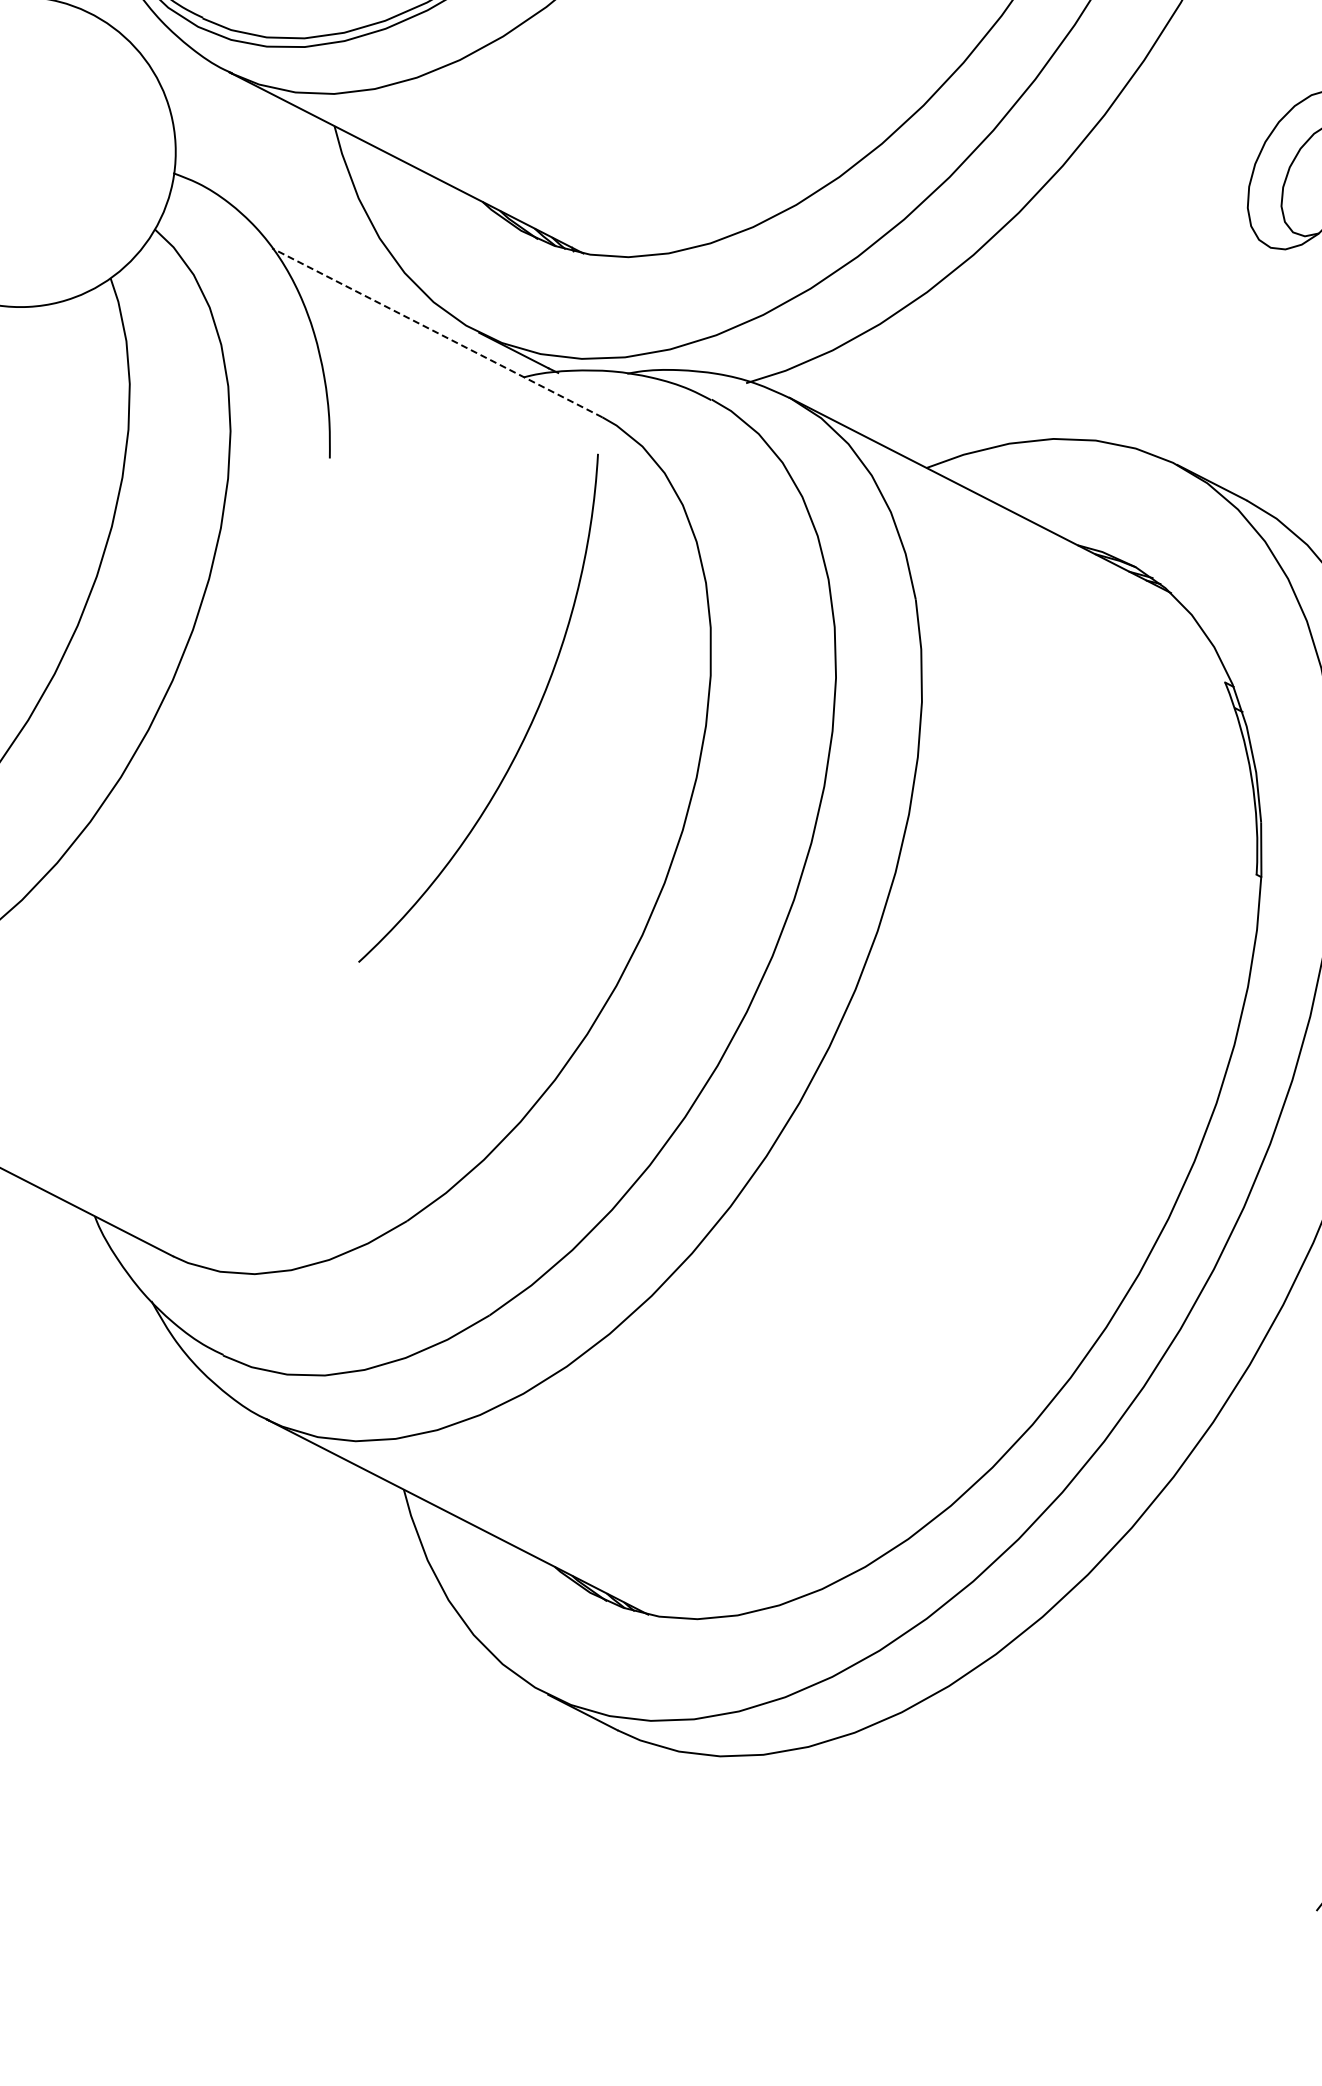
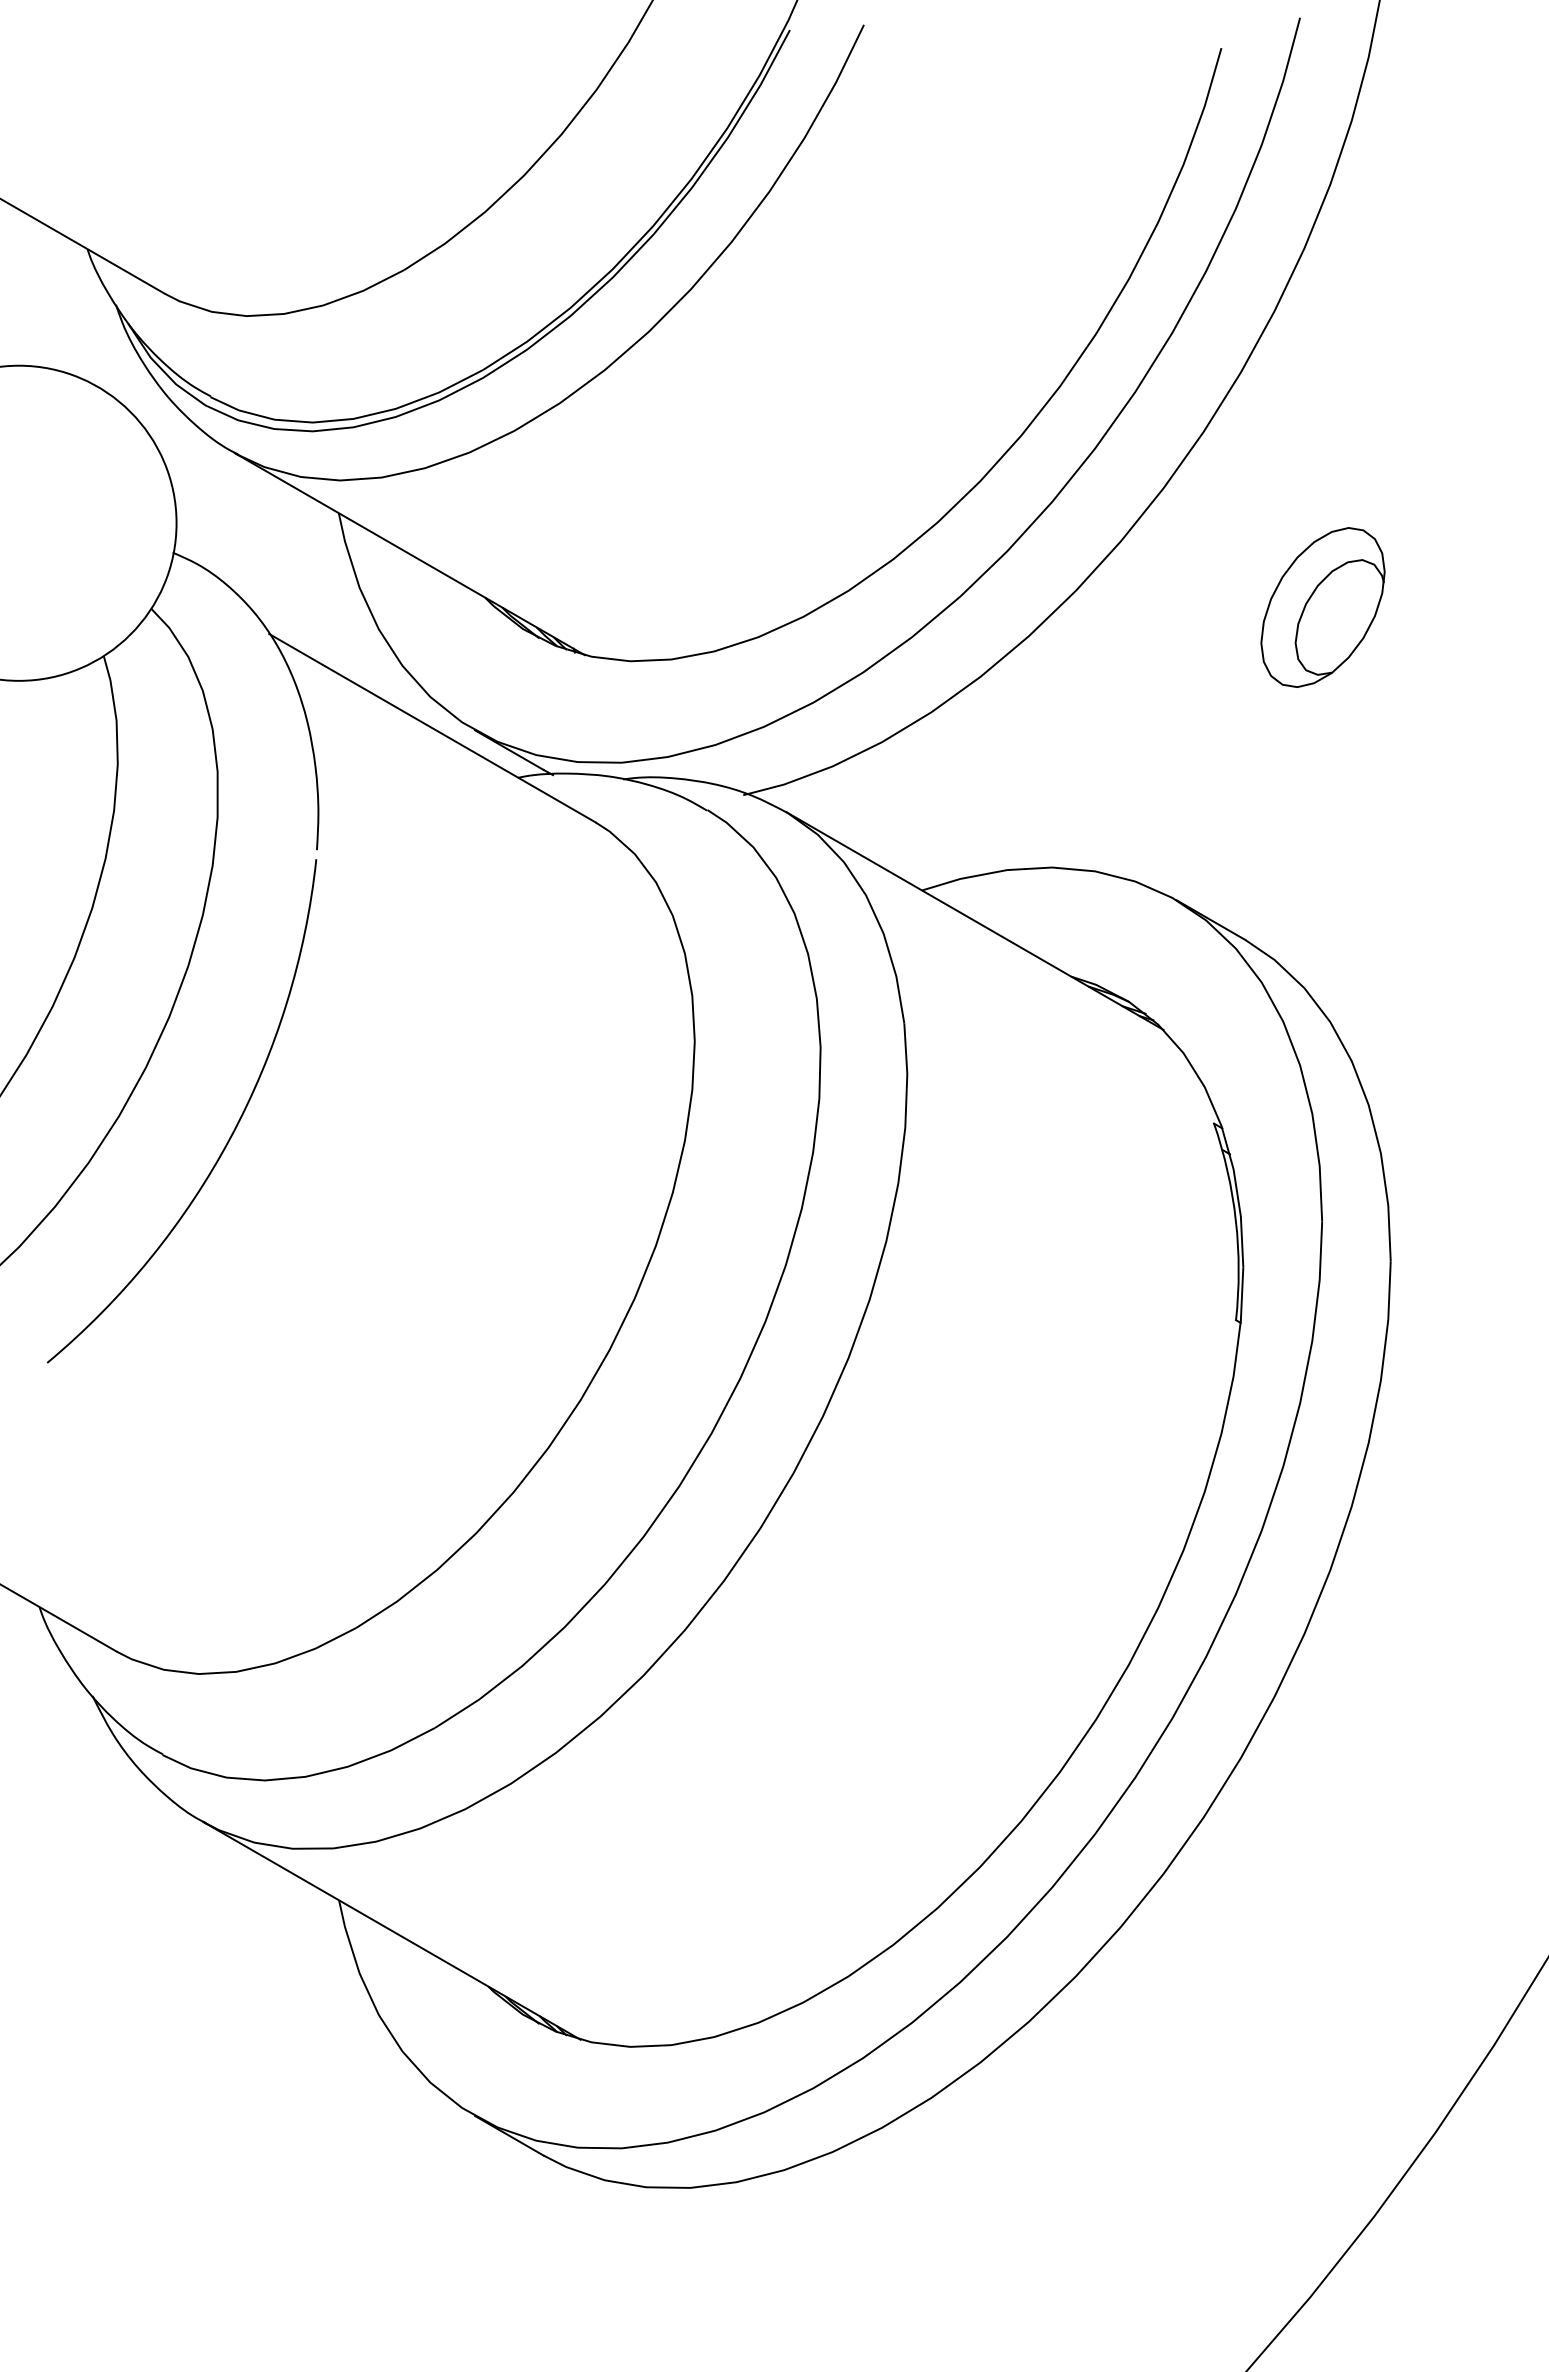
line: (437, 332) -> (432, 727), dashed -> solid
arc: (527, 729) -> (230, 1135), moved

